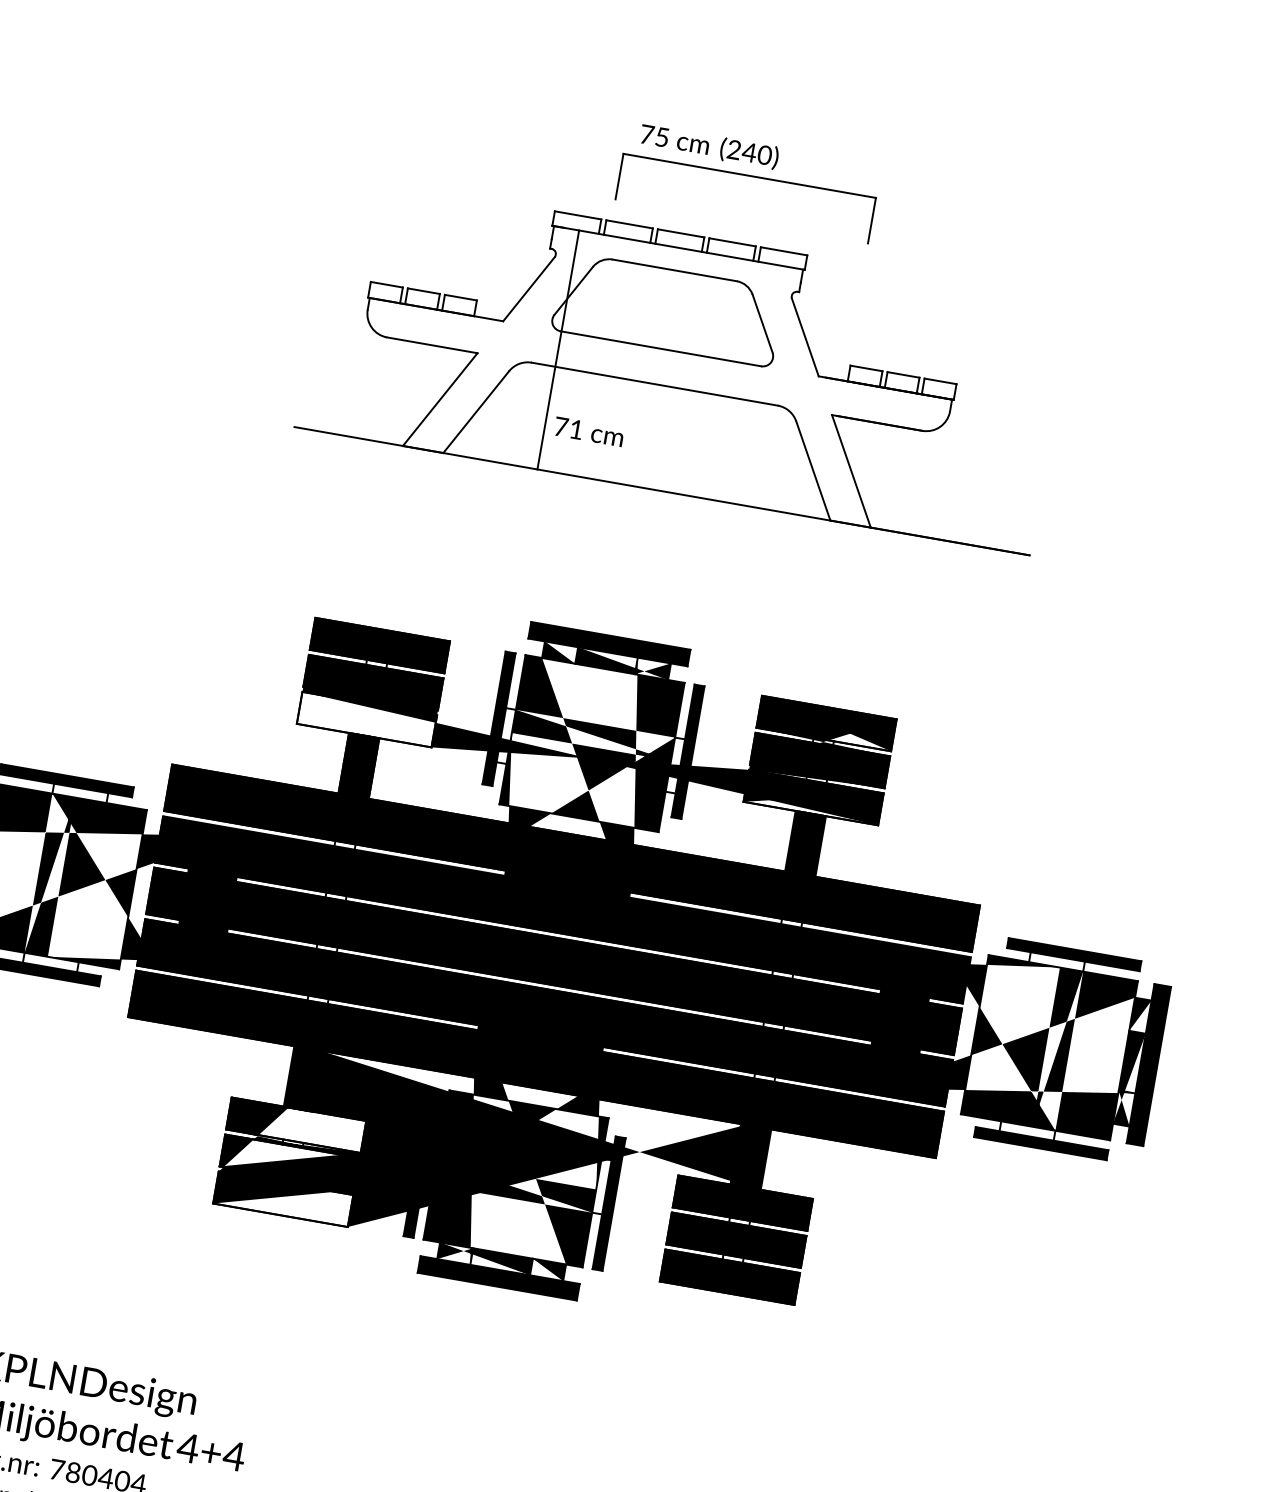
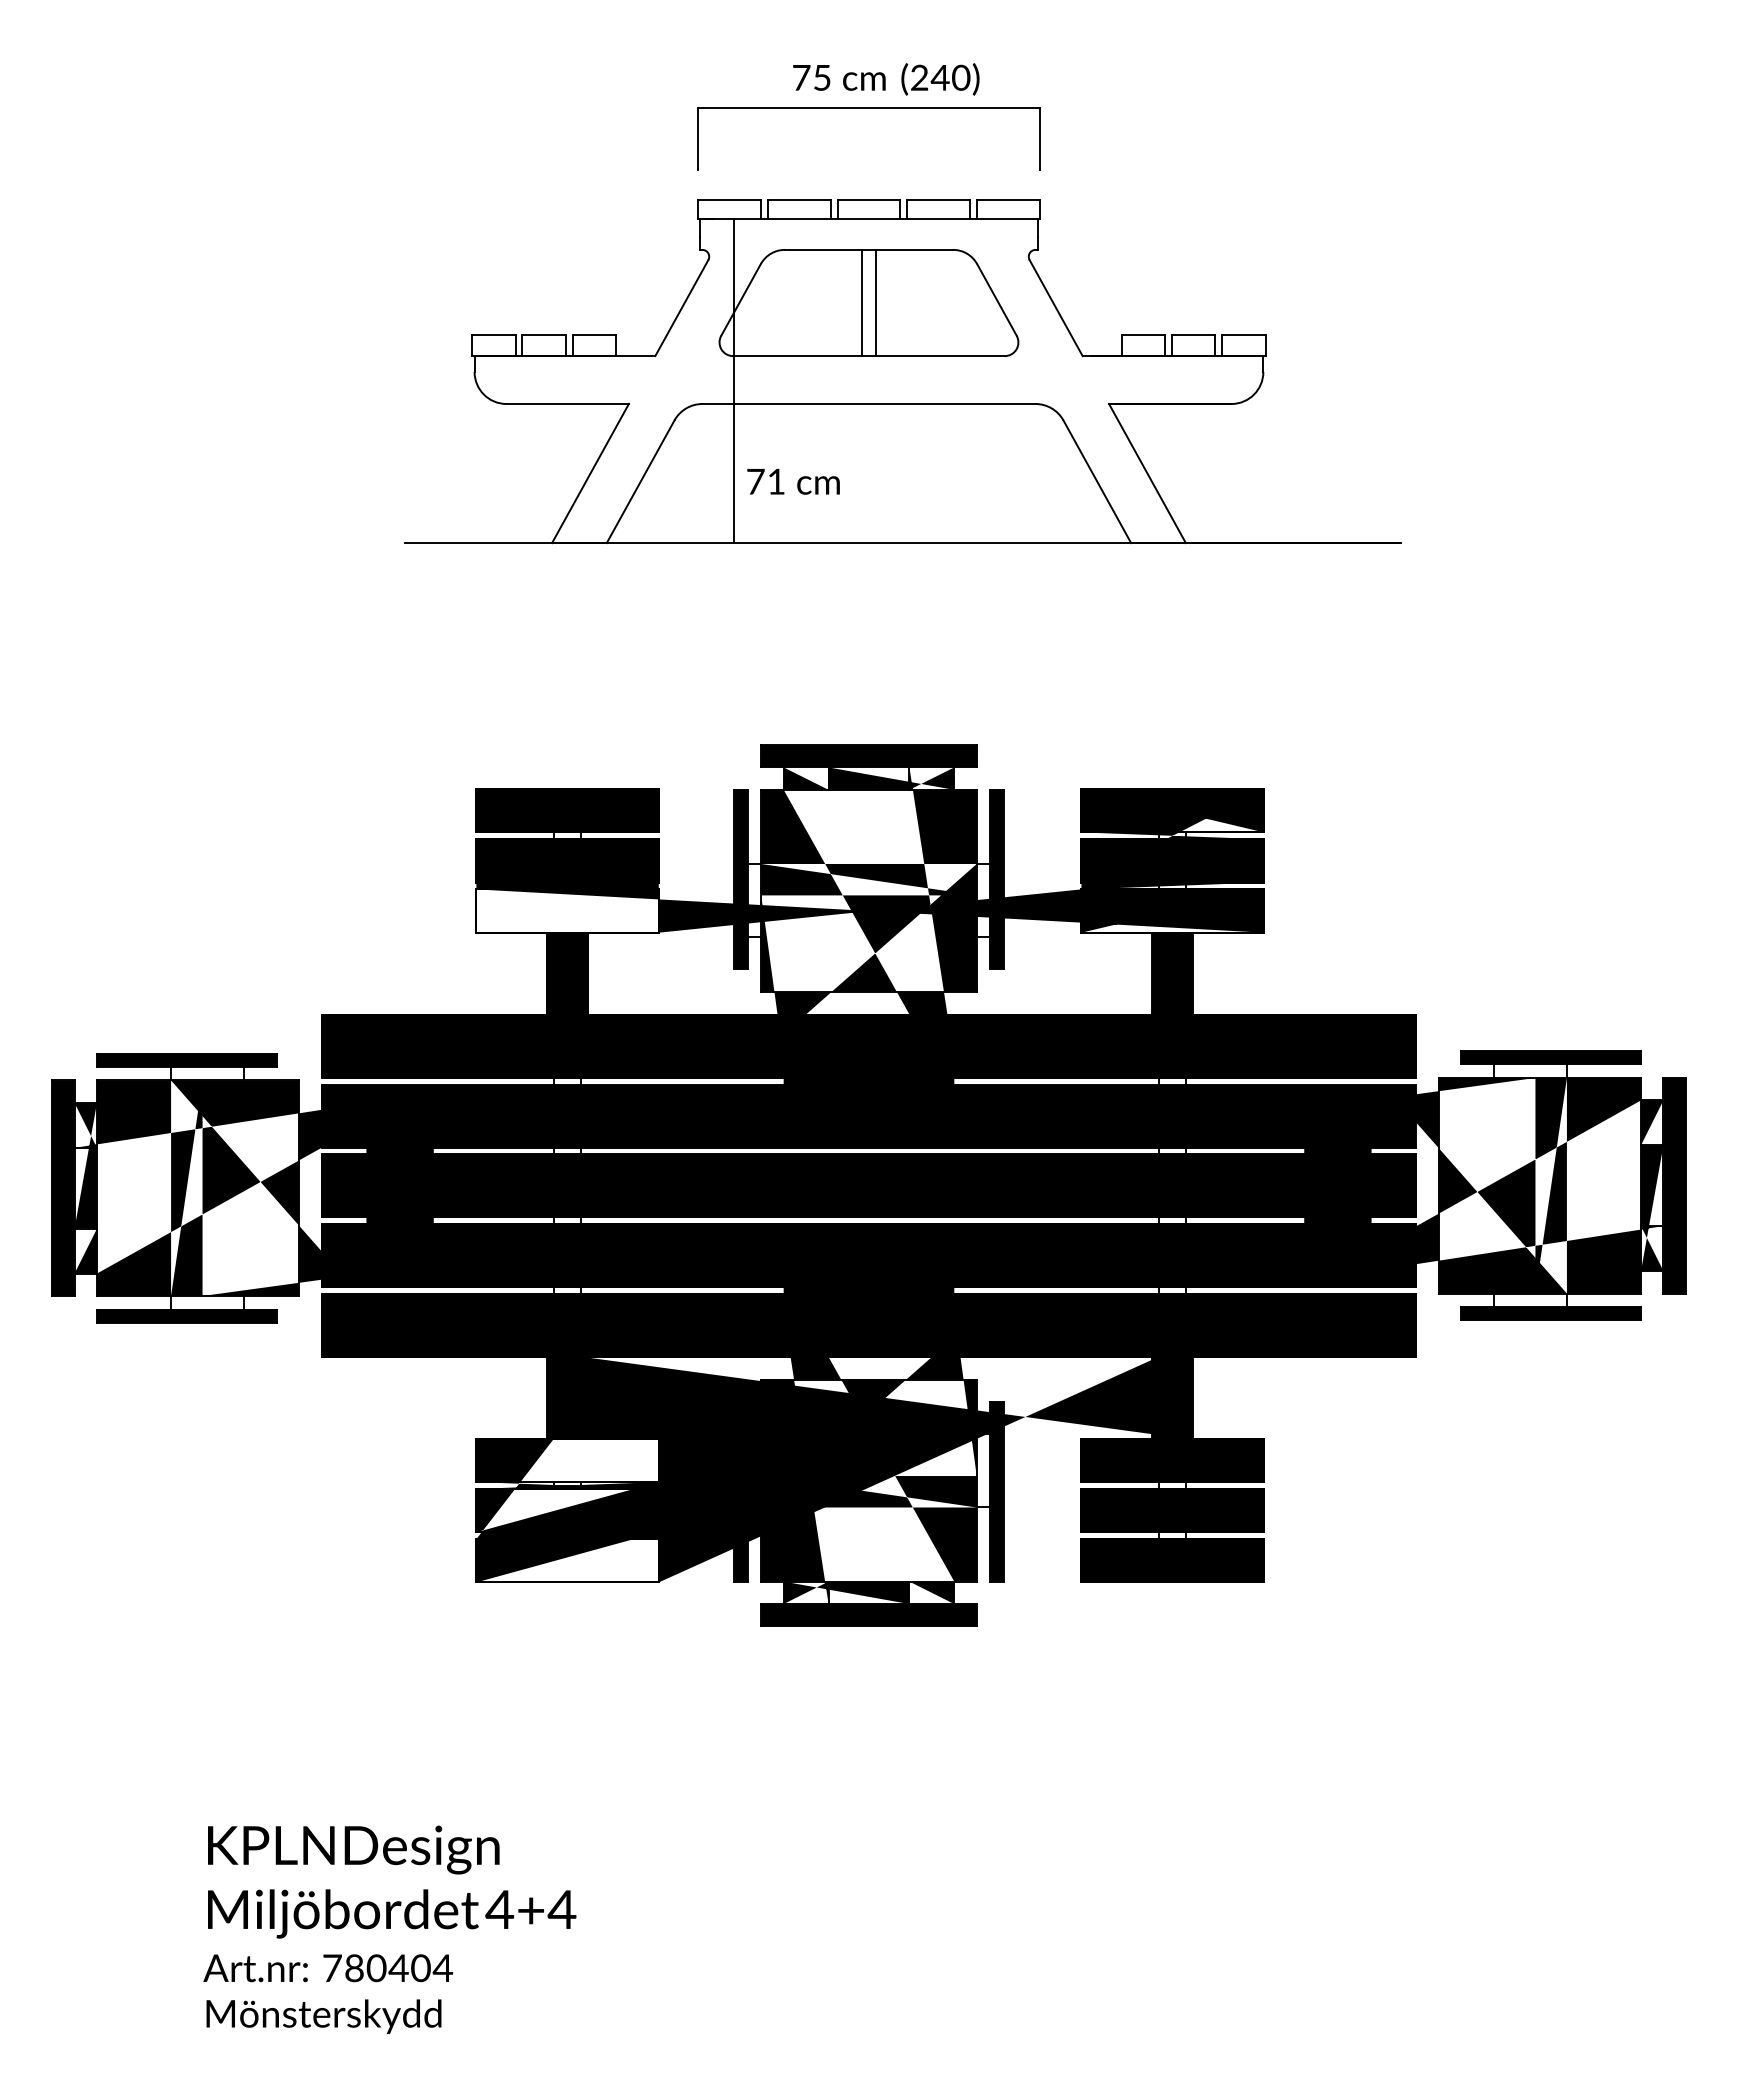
part: (749, 175) -> (868, 108), moved
line: (663, 308) -> (862, 302), added
line: (672, 310) -> (875, 302), added

